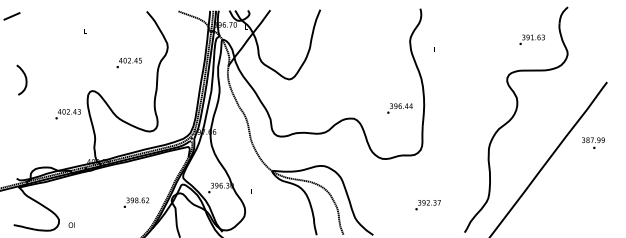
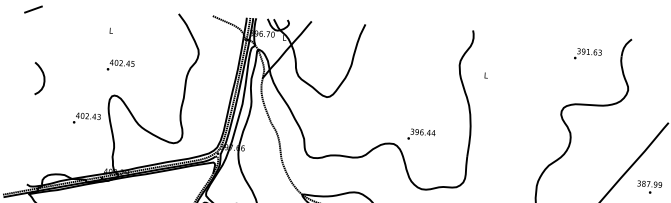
text: (531, 39) -> (587, 54), moved
text: (128, 62) -> (119, 65), moved
text: (399, 108) -> (420, 134), moved

